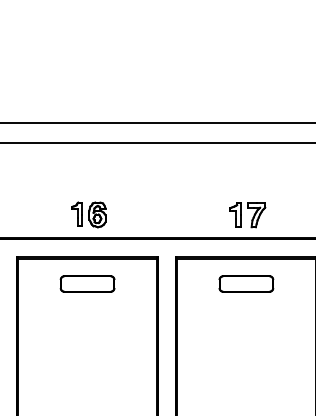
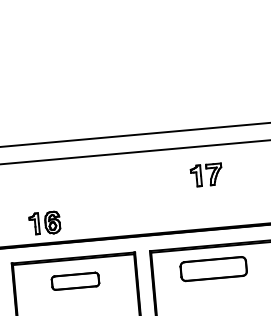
part: (88, 214) -> (44, 223), moved
part: (247, 215) -> (206, 175), moved
part: (246, 283) -> (213, 268), size x1.4

